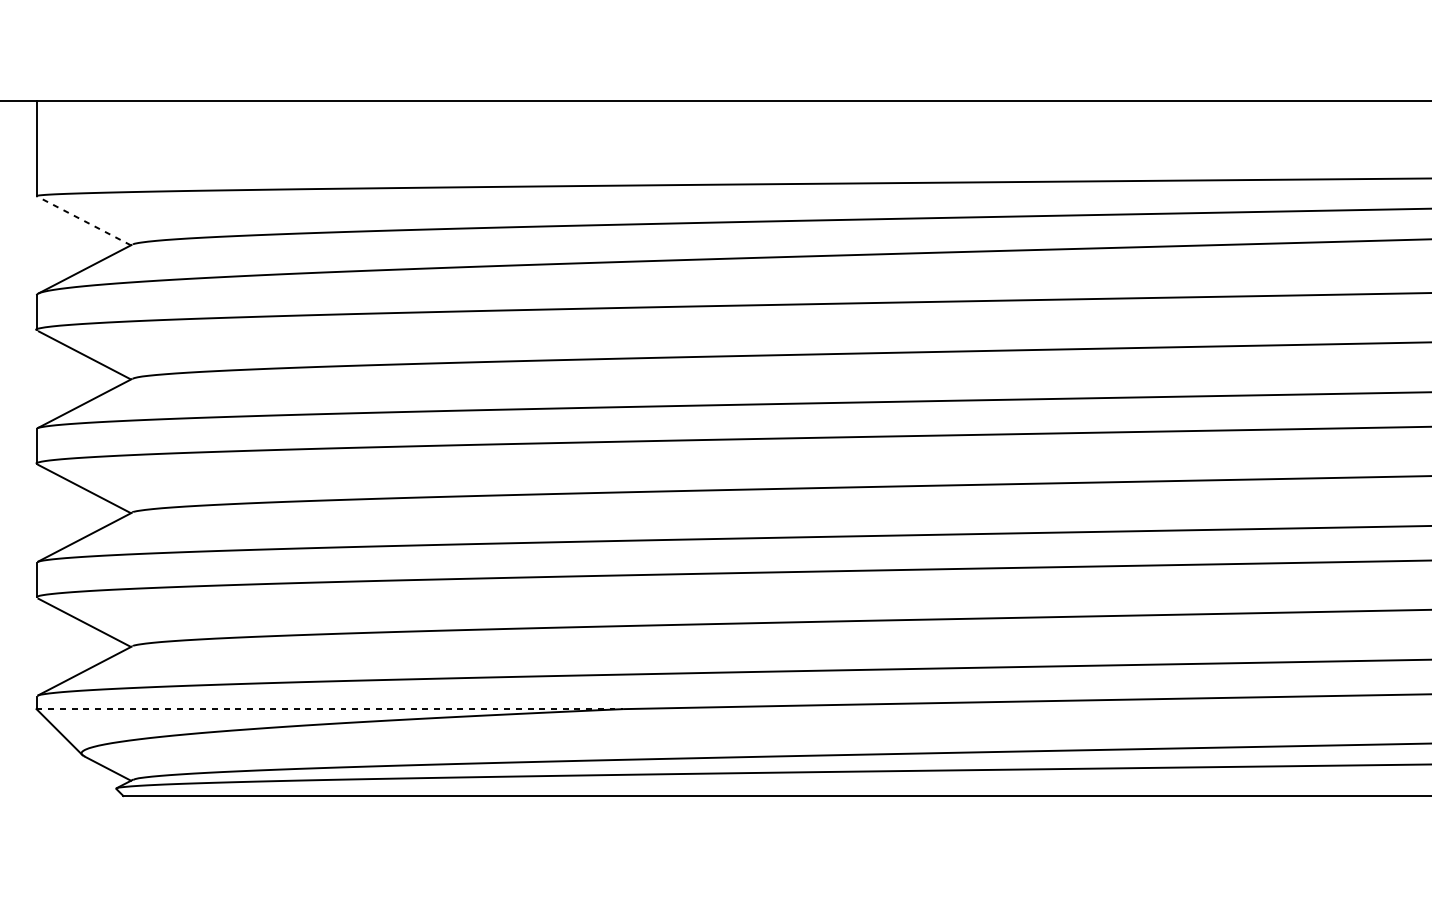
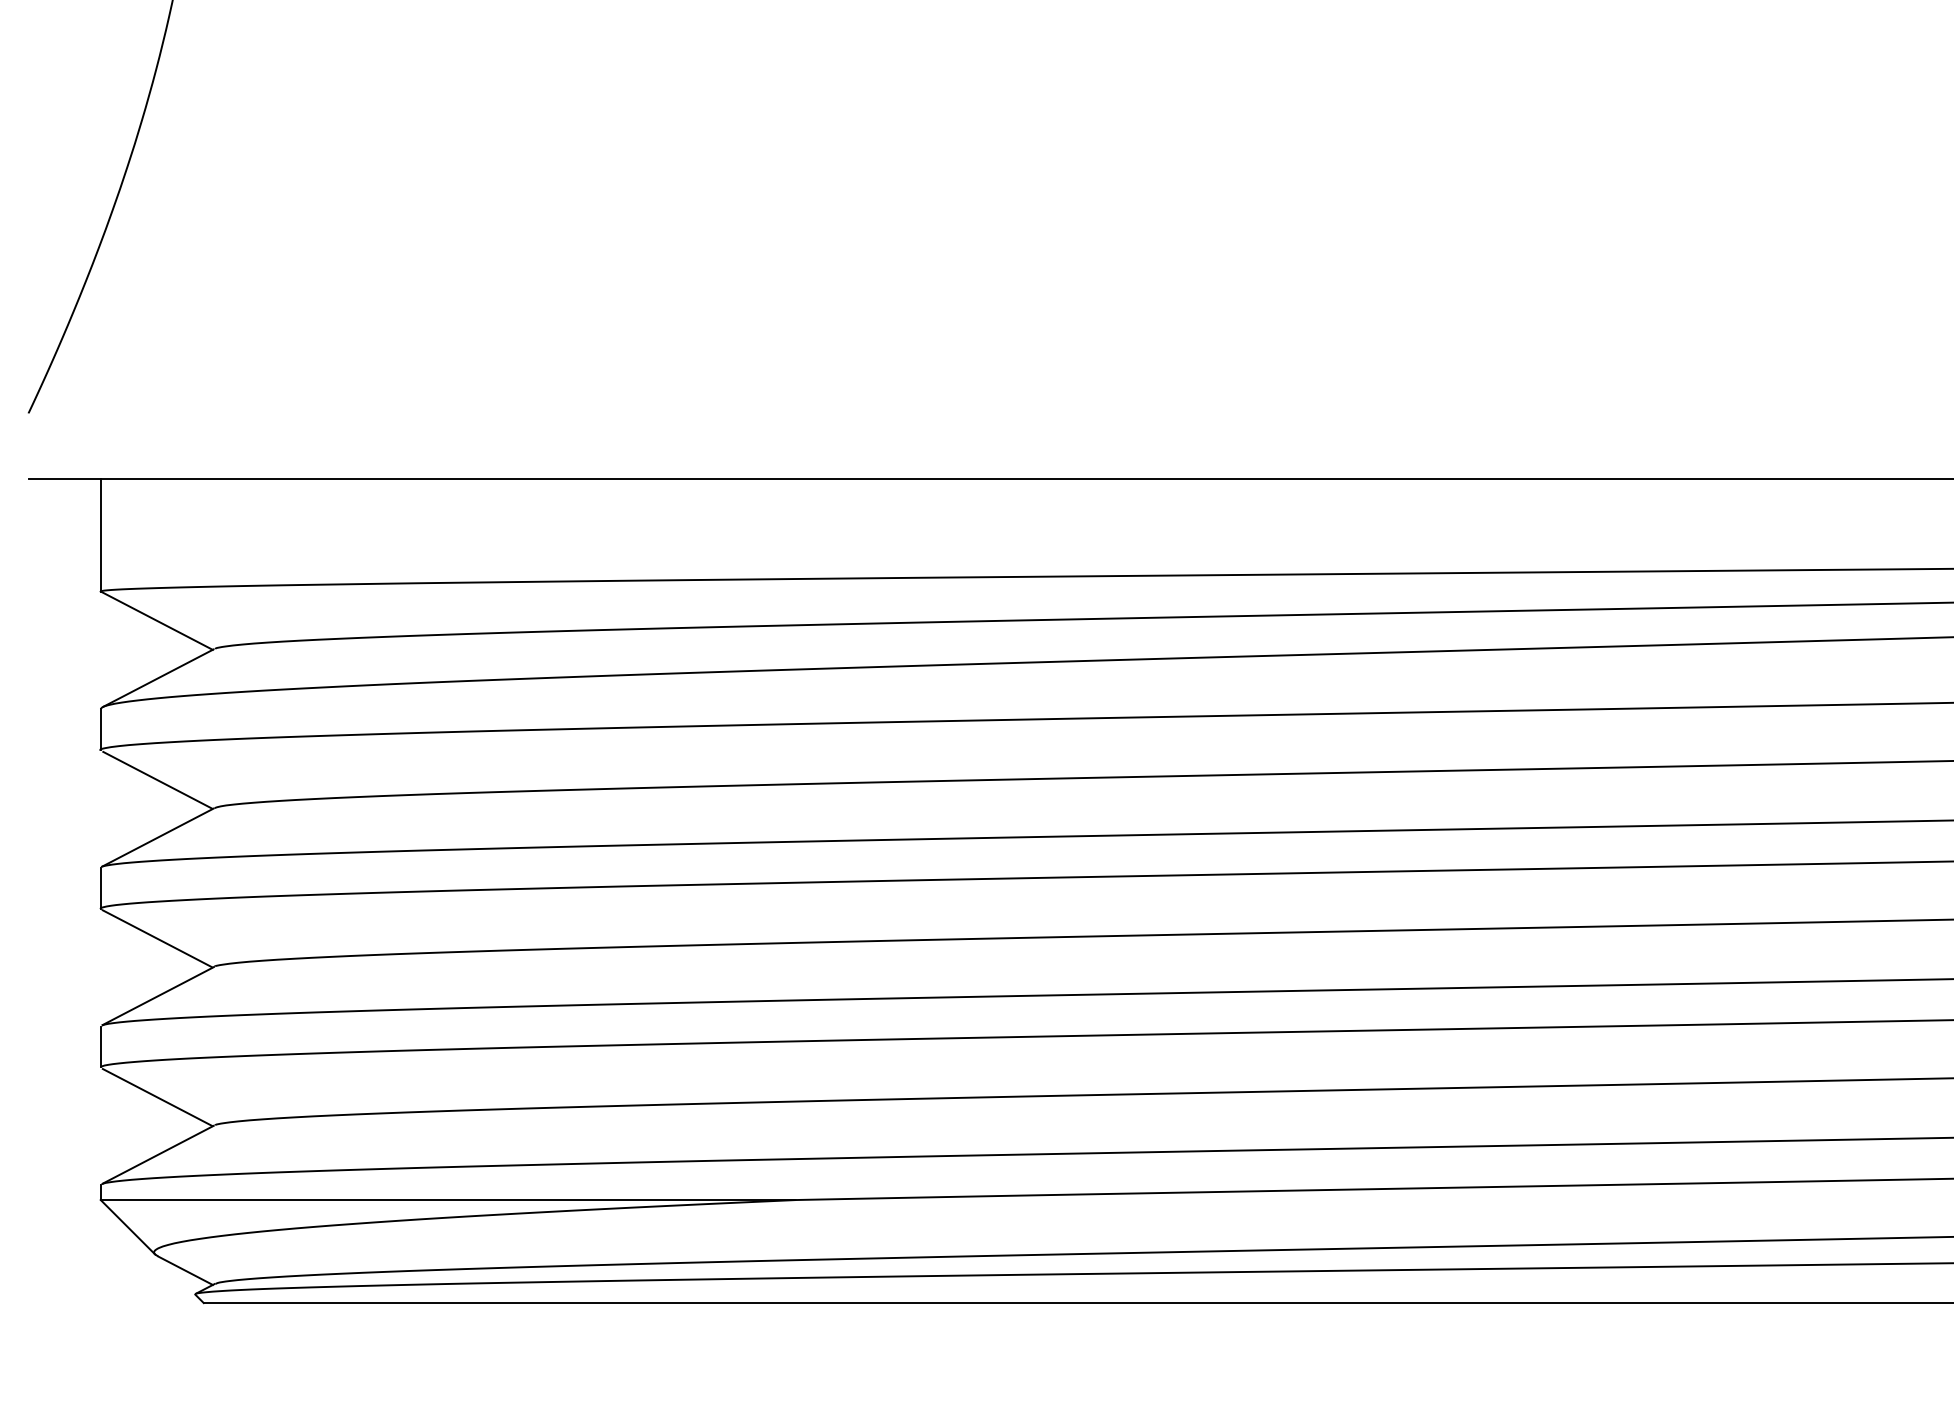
line: (83, 220) -> (156, 620), dashed -> solid
line: (329, 709) -> (448, 1200), dashed -> solid

